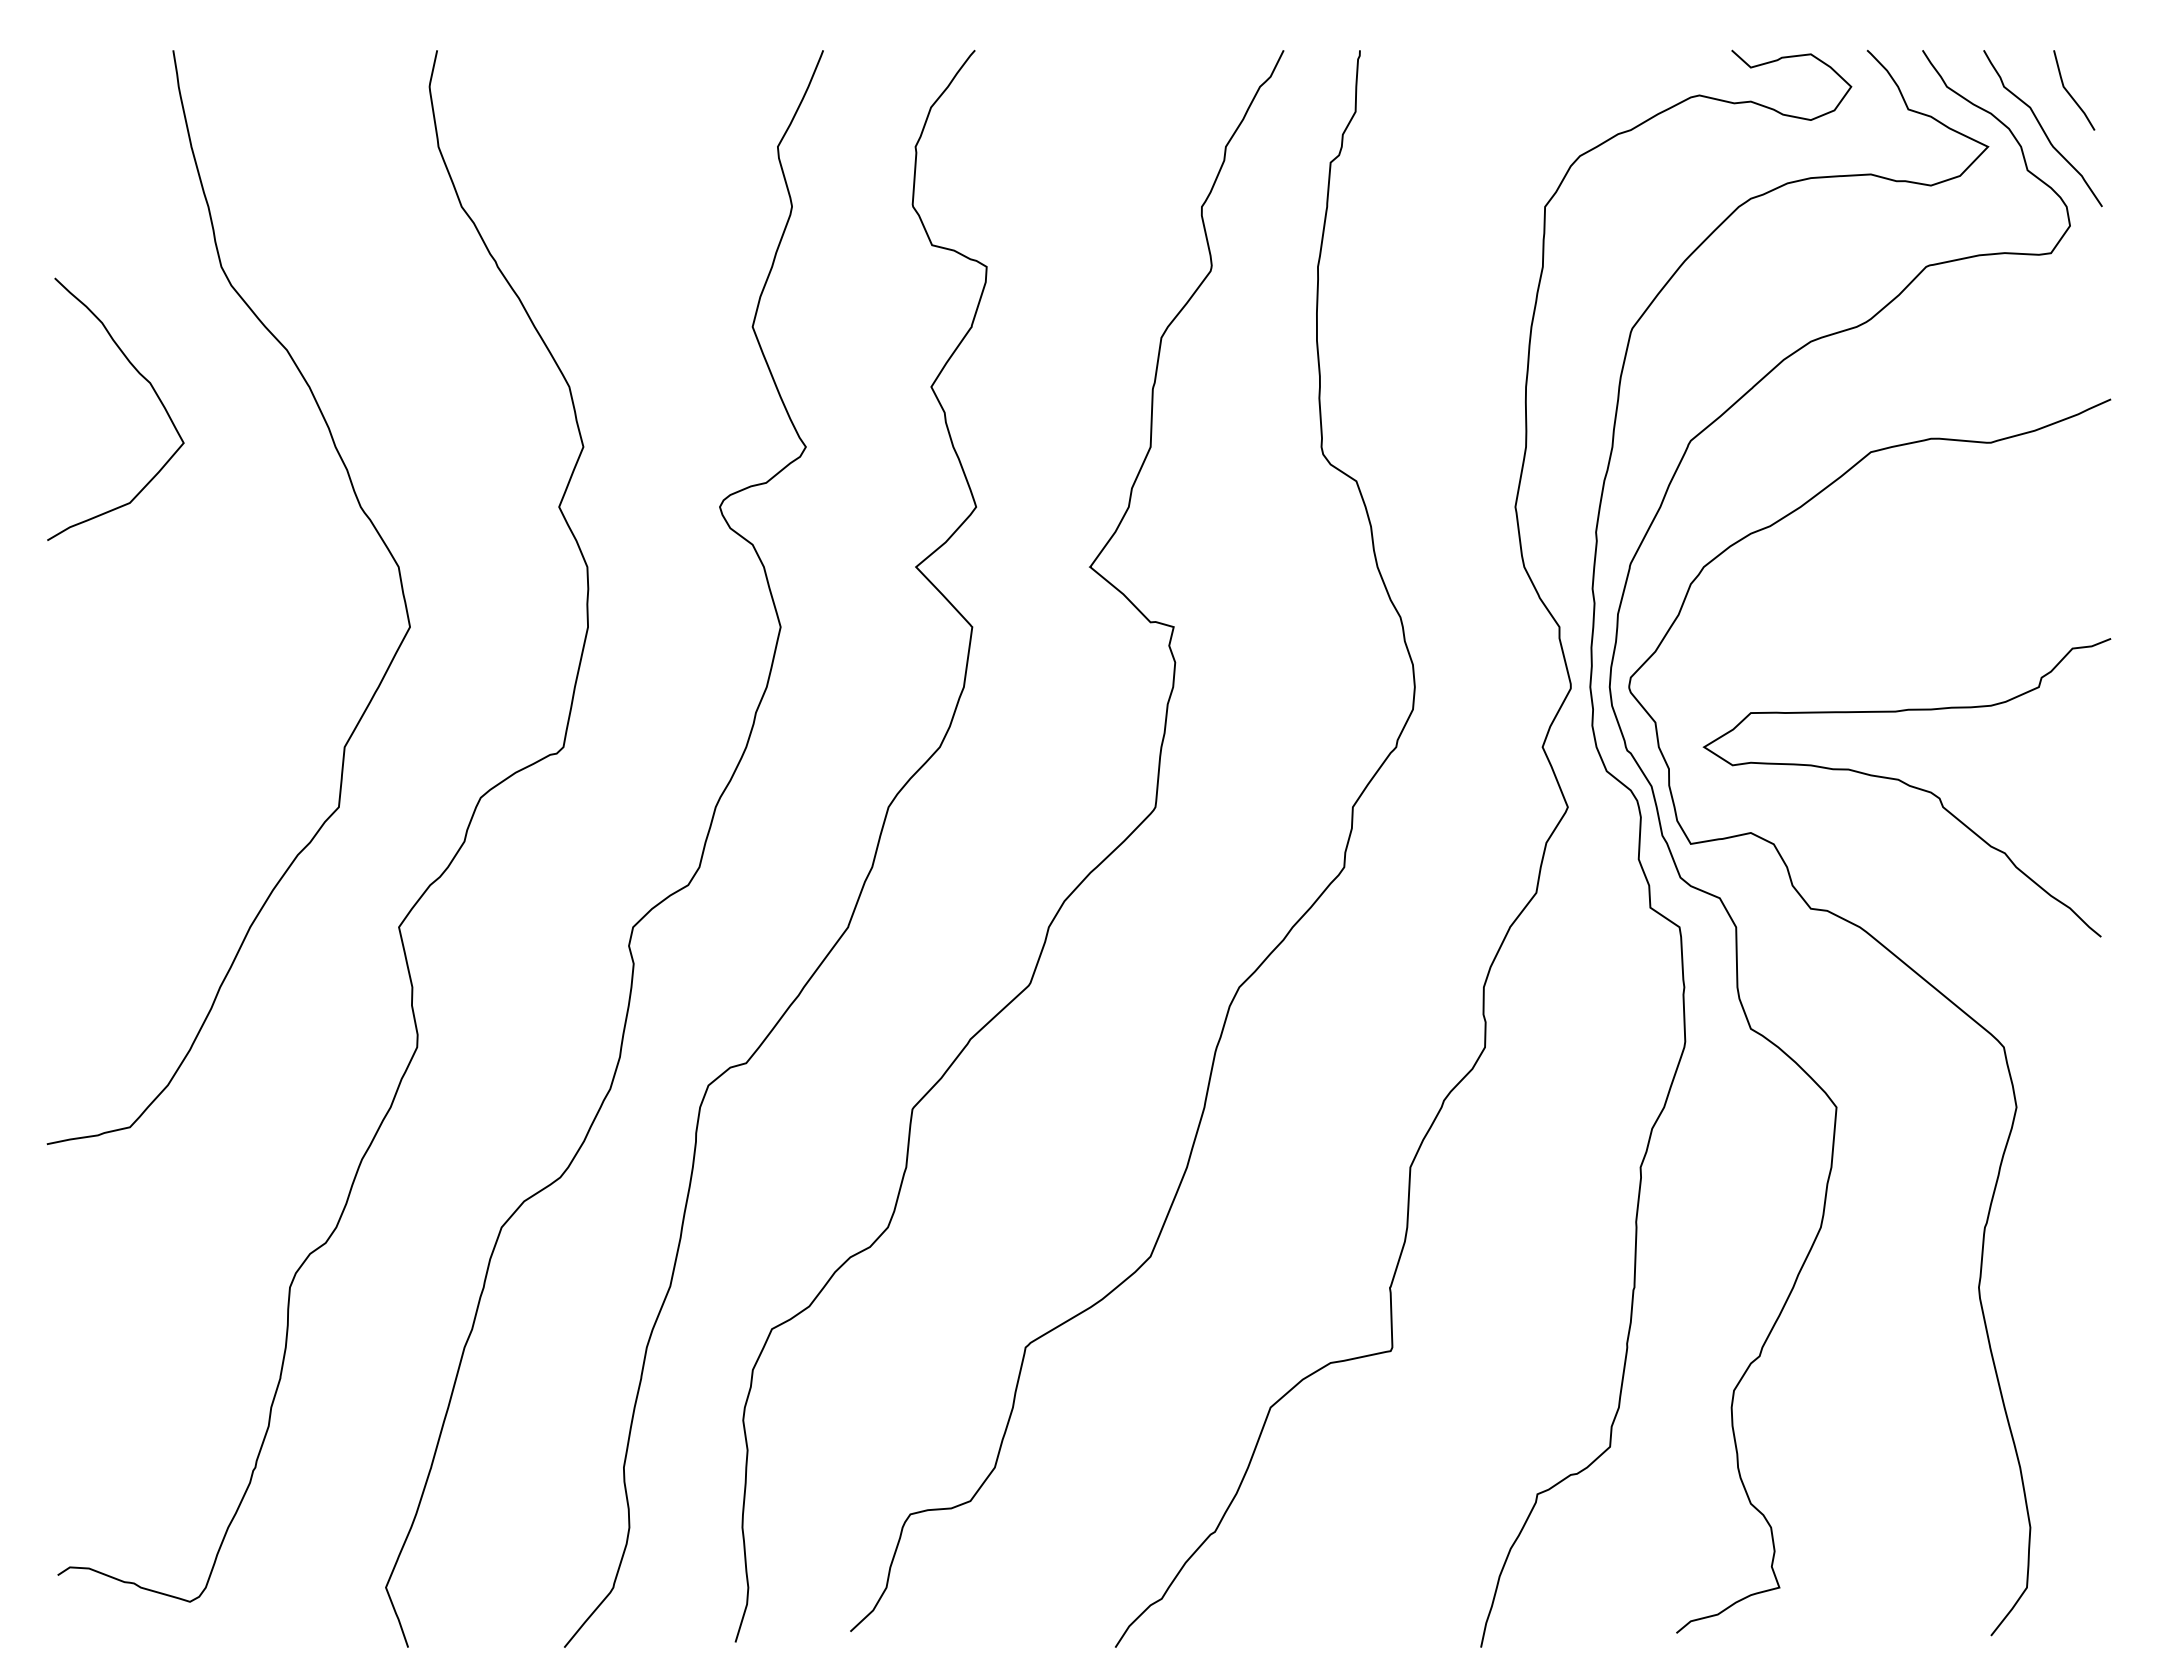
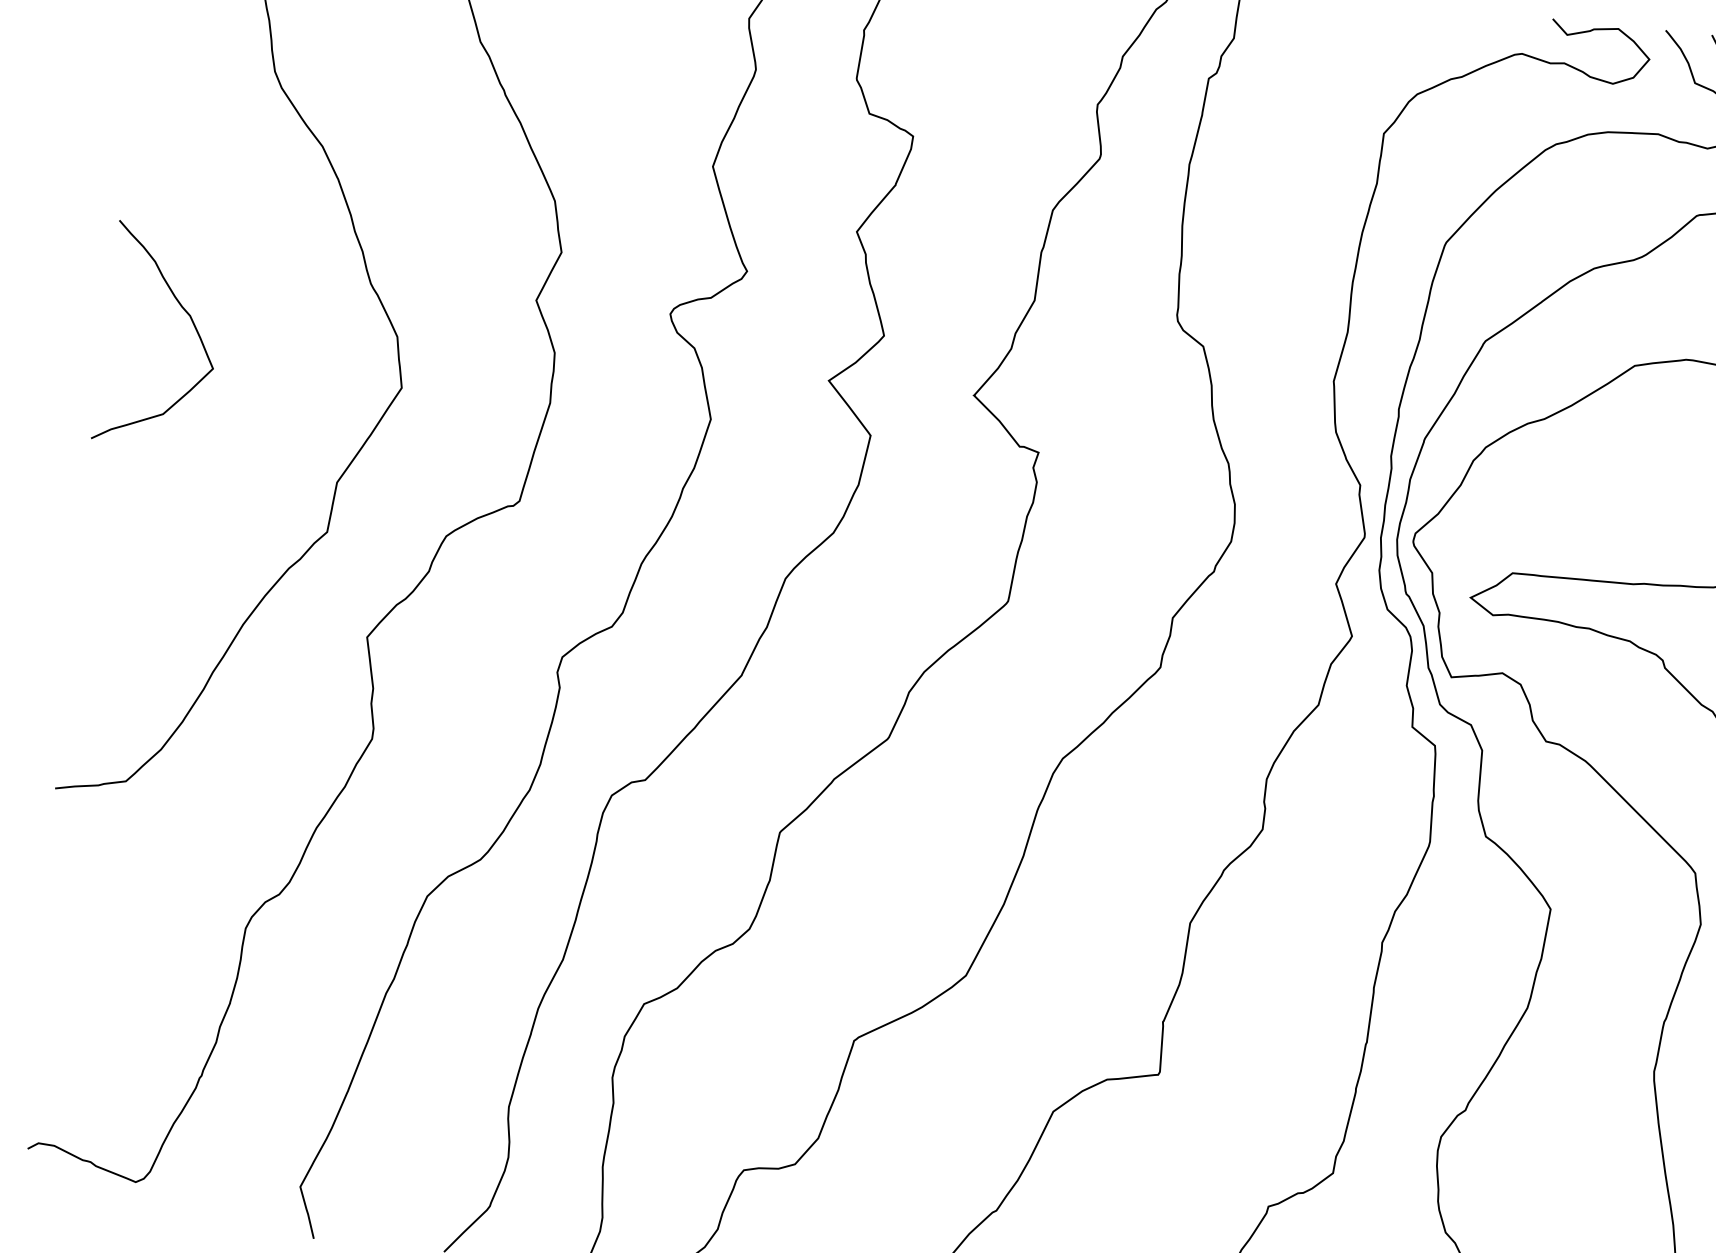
curve: (144, 379) -> (185, 312), moved

